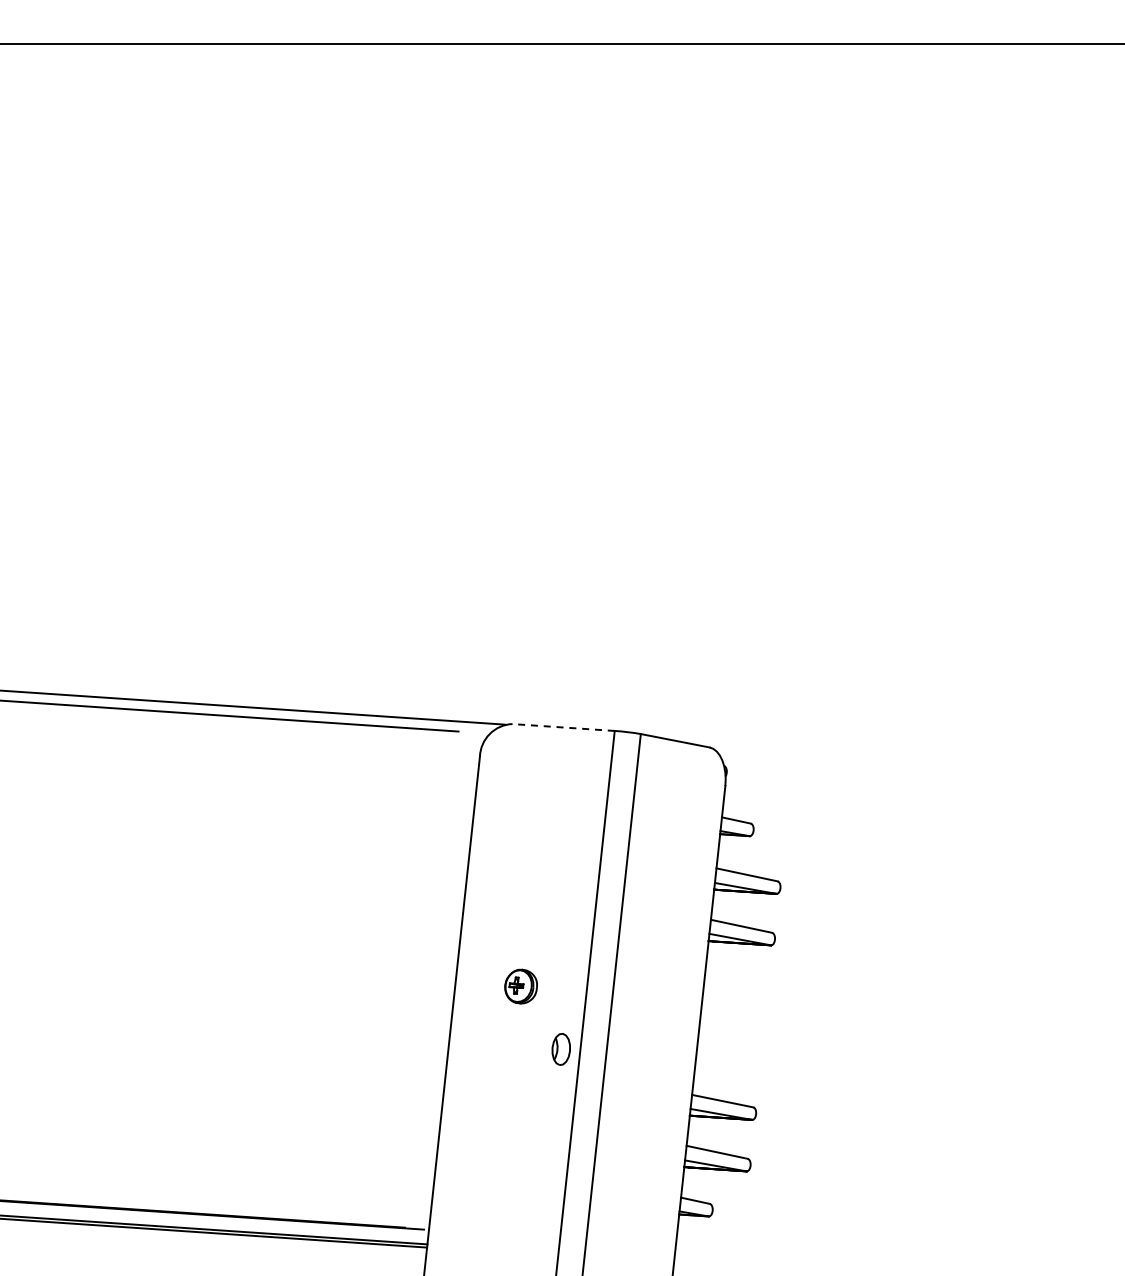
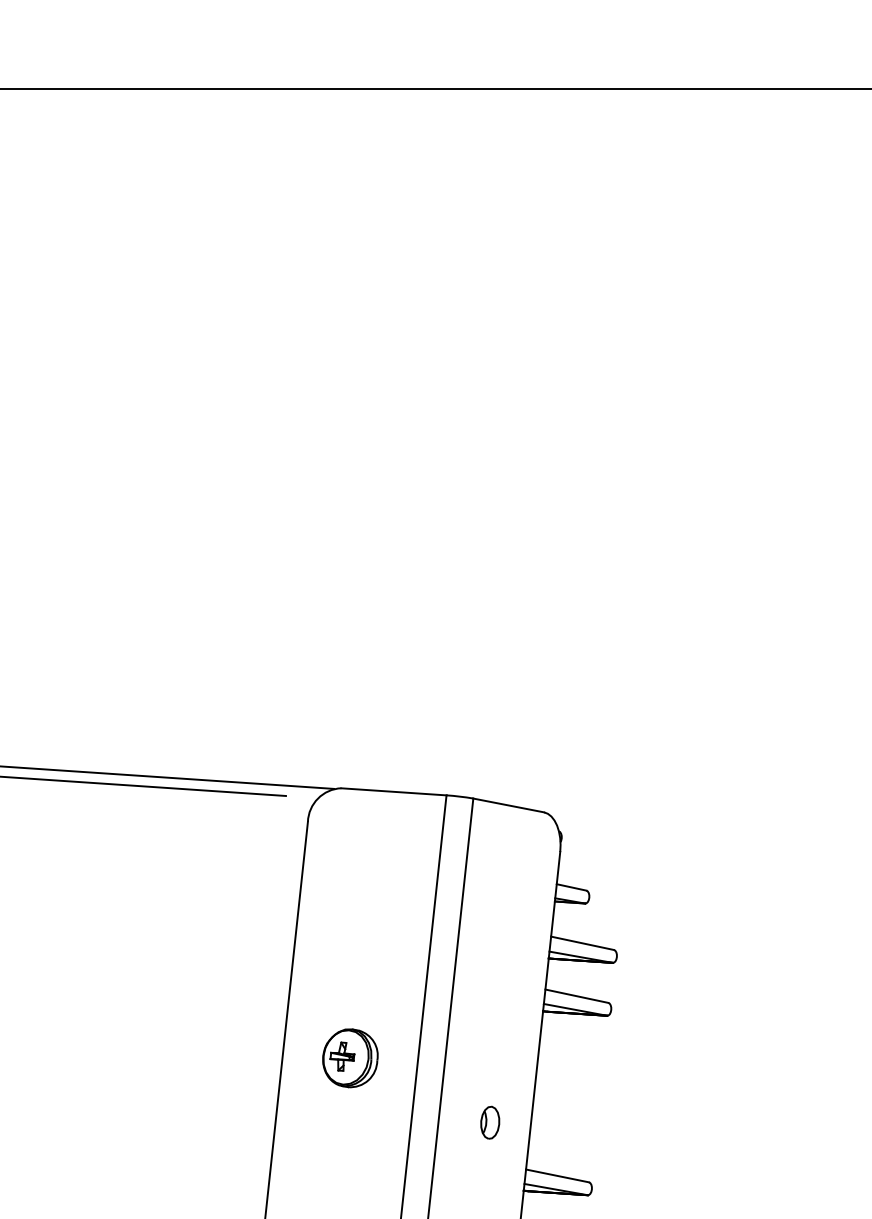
line: (563, 727) -> (393, 791), dashed -> solid
part: (520, 986) -> (349, 1058), size x1.67
part: (560, 1049) -> (489, 1122), moved

